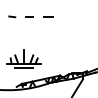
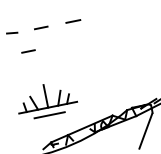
line: (19, 28) -> (28, 50), added

